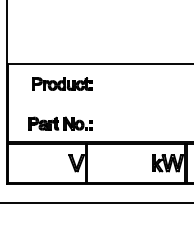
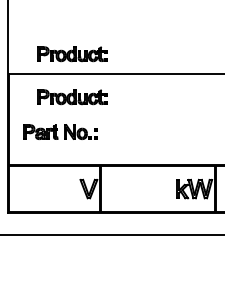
part: (62, 47) -> (72, 54), added
part: (60, 123) -> (60, 131), moved

